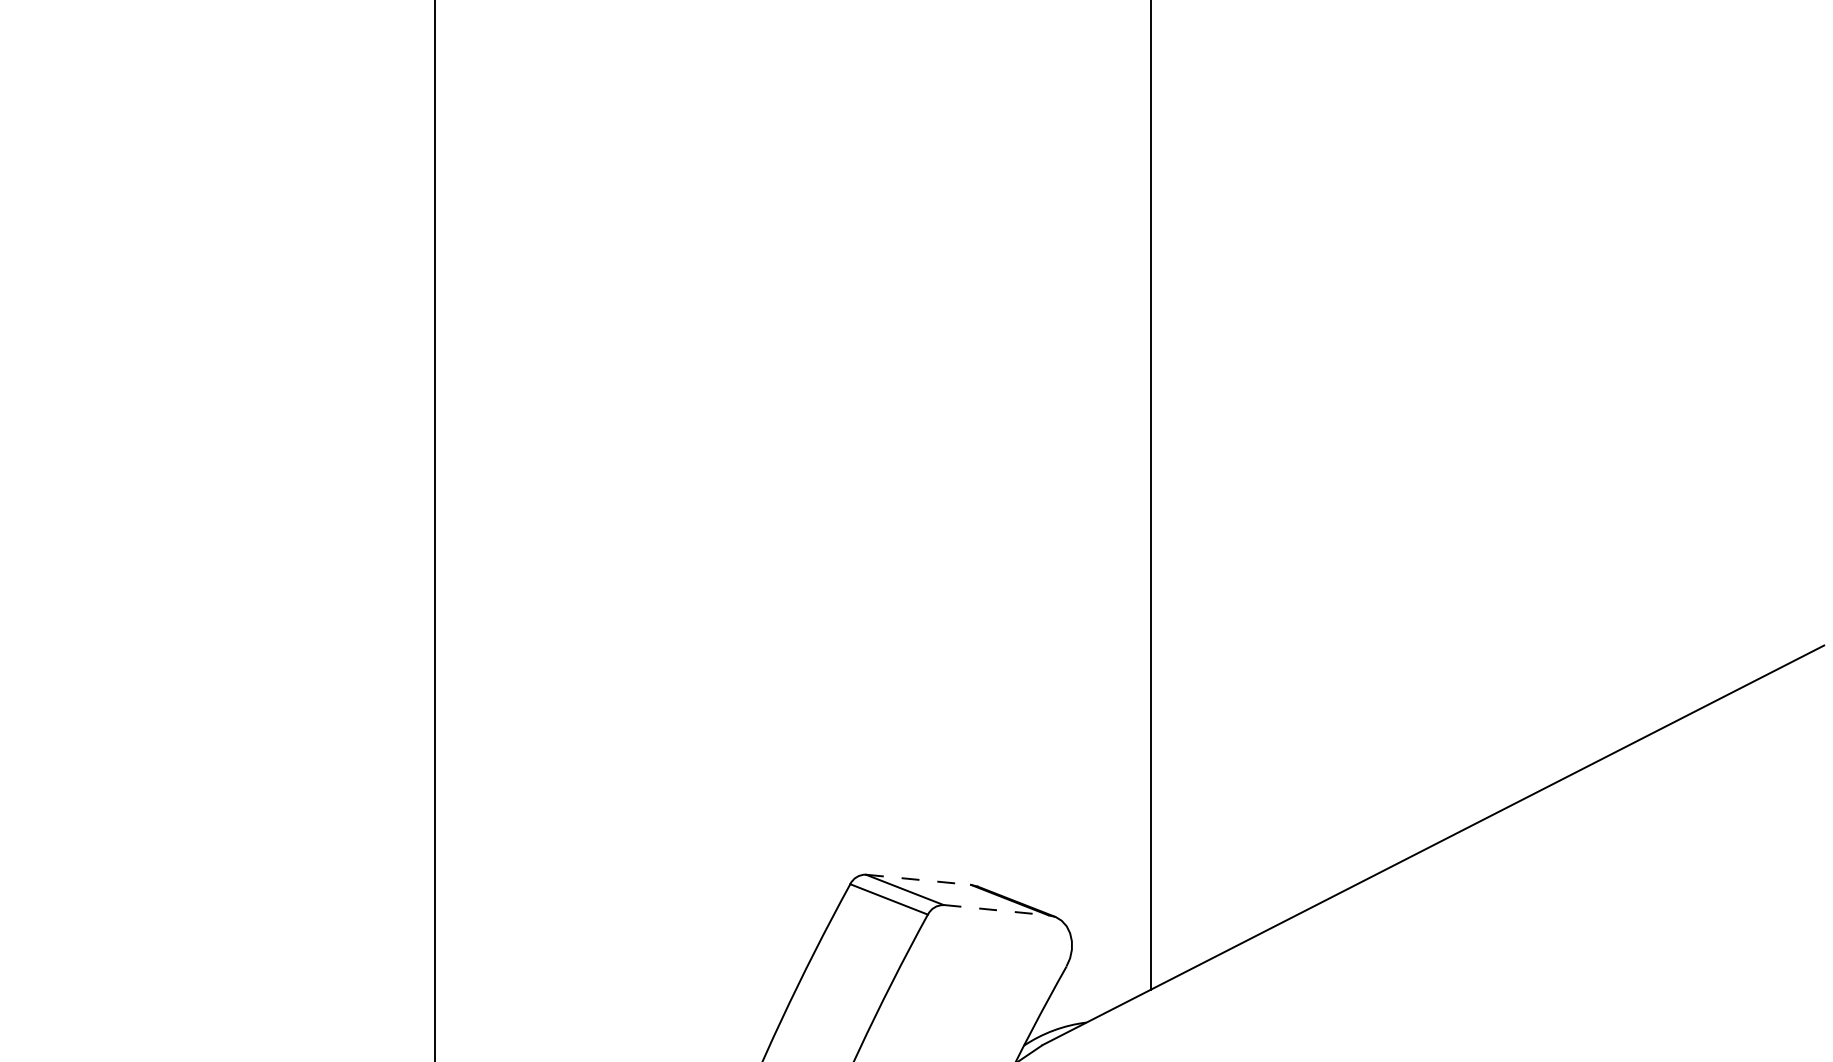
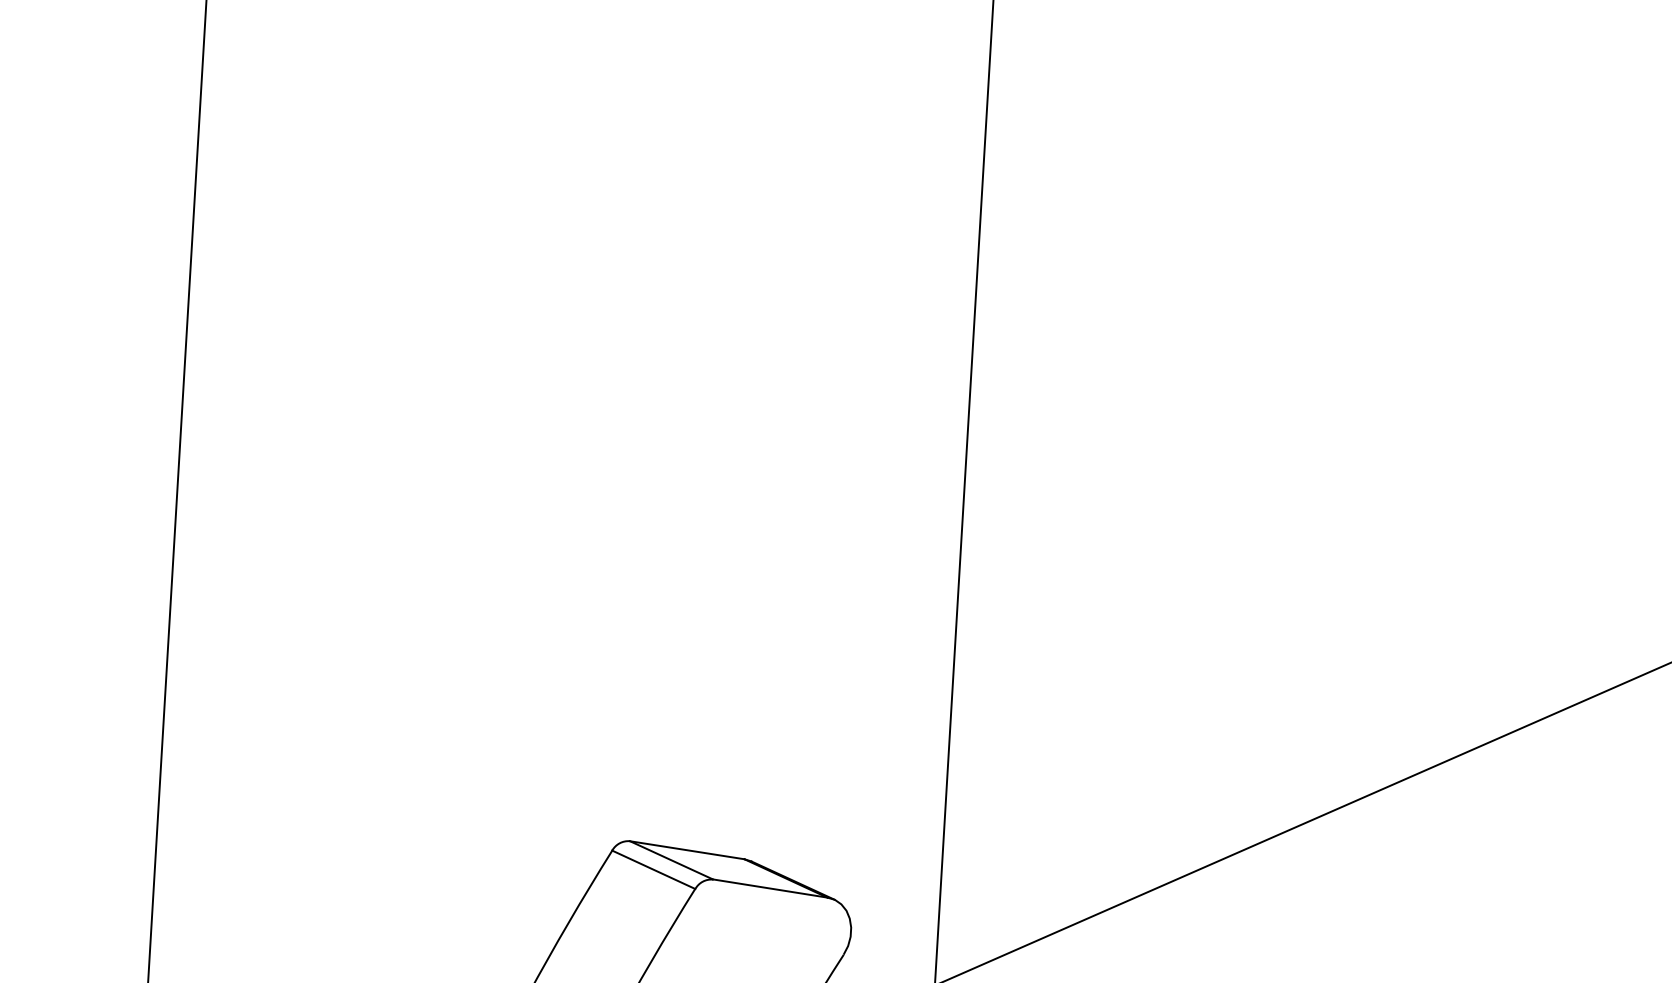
line: (918, 879) -> (687, 849), dashed -> solid
line: (996, 910) -> (770, 888), dashed -> solid

